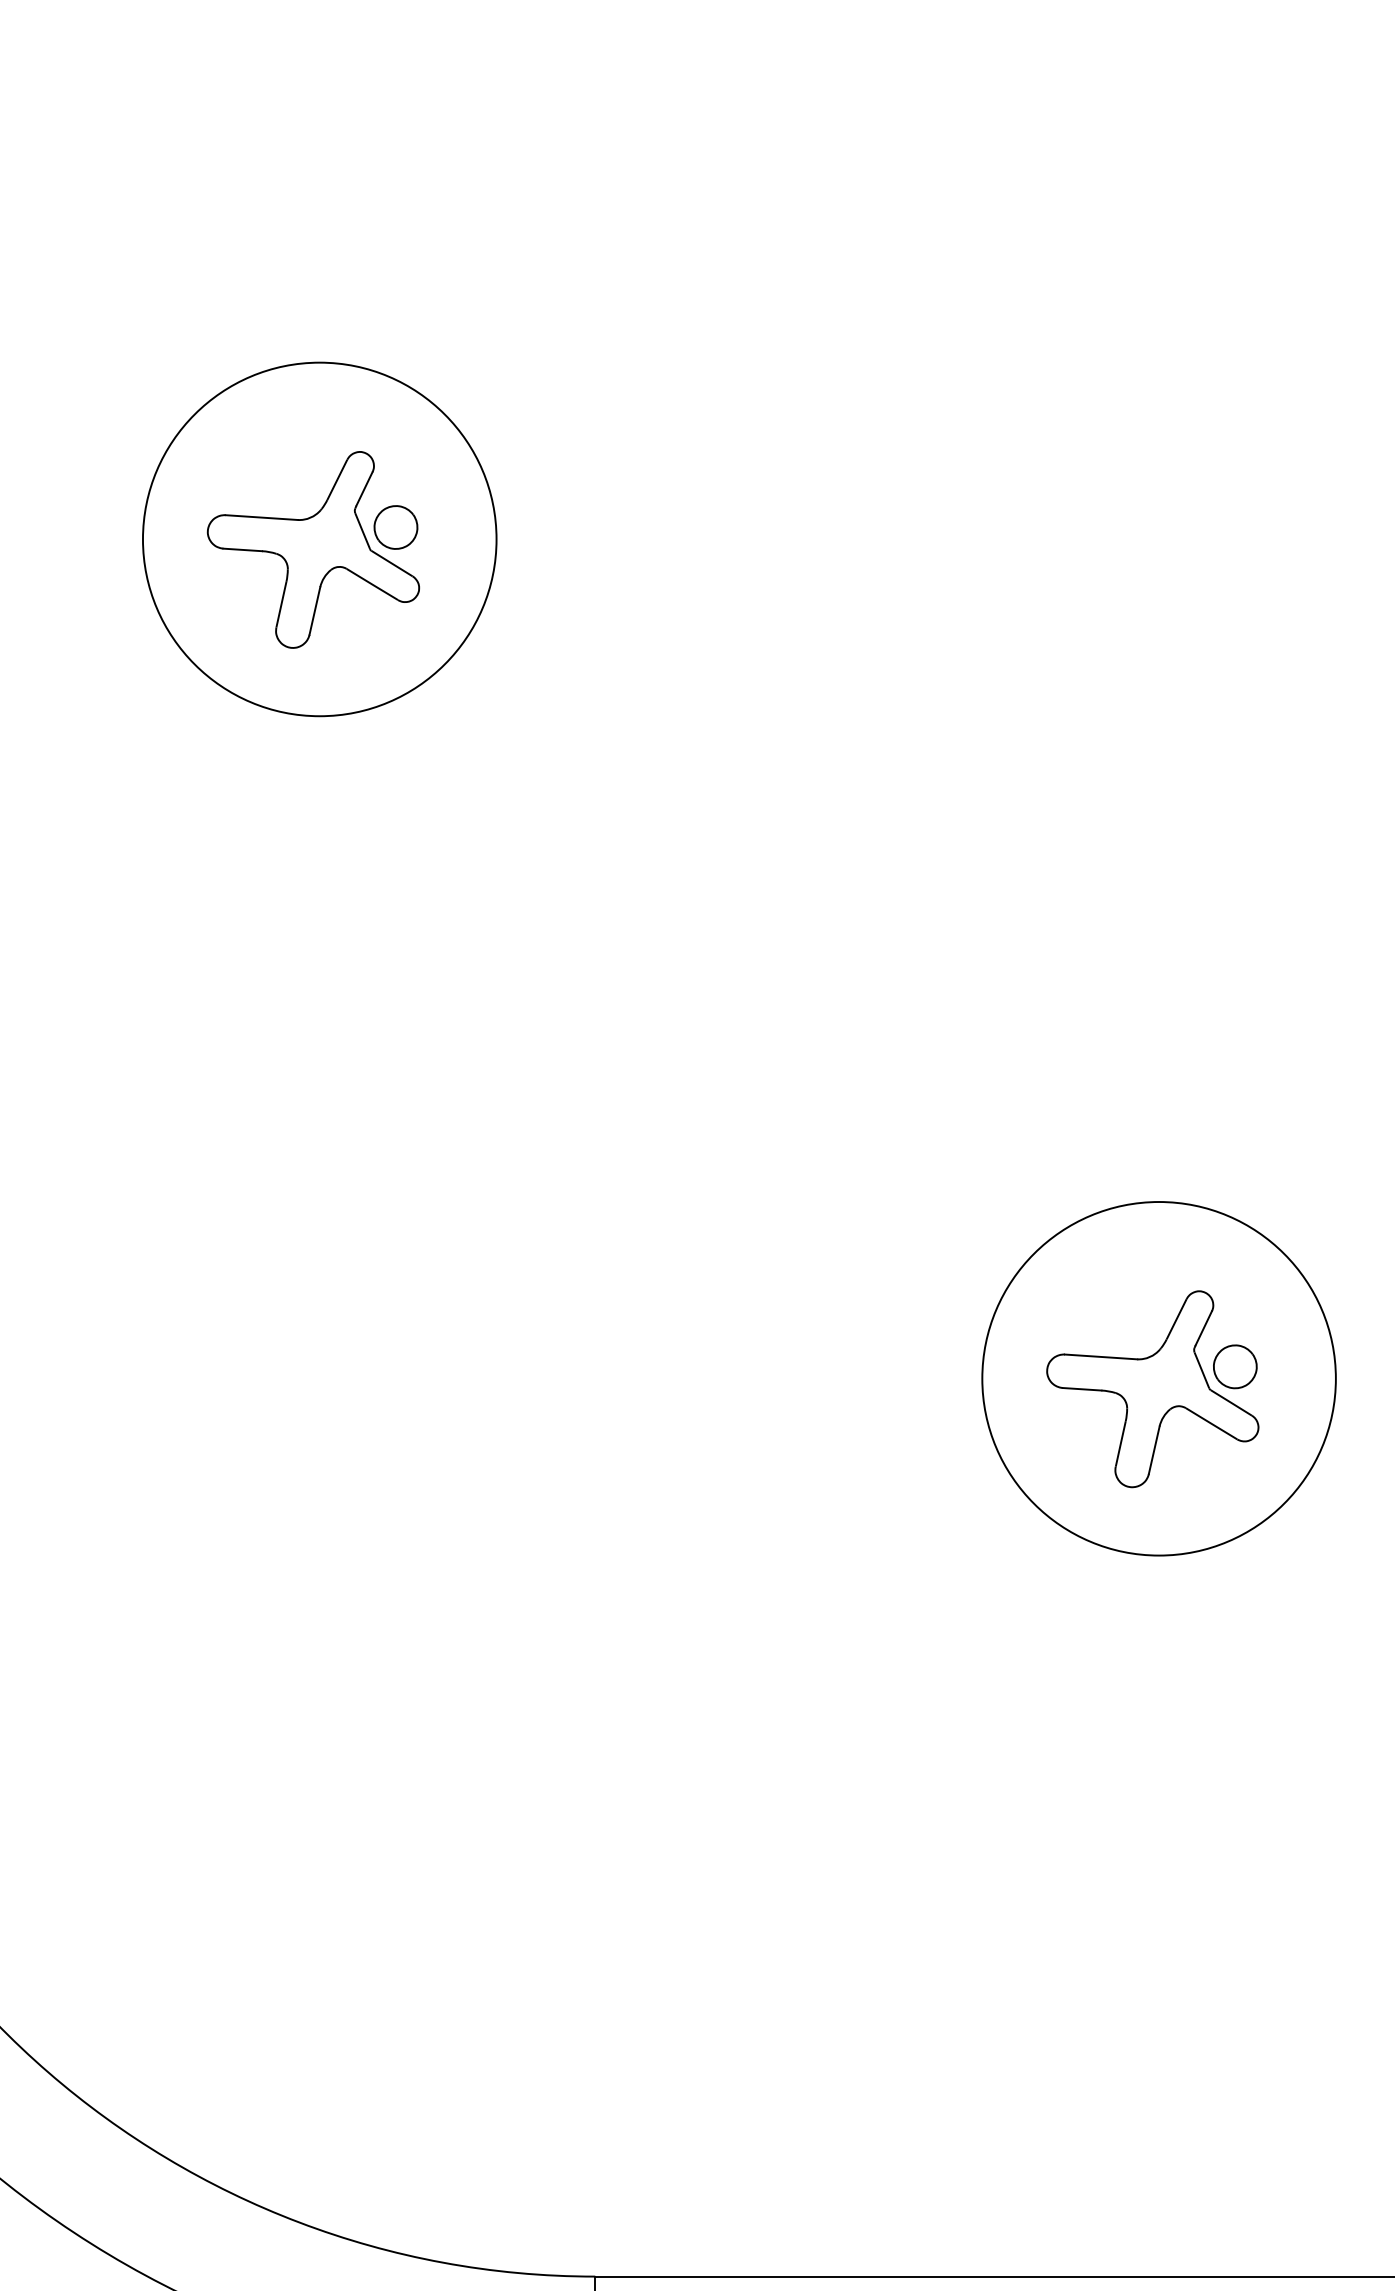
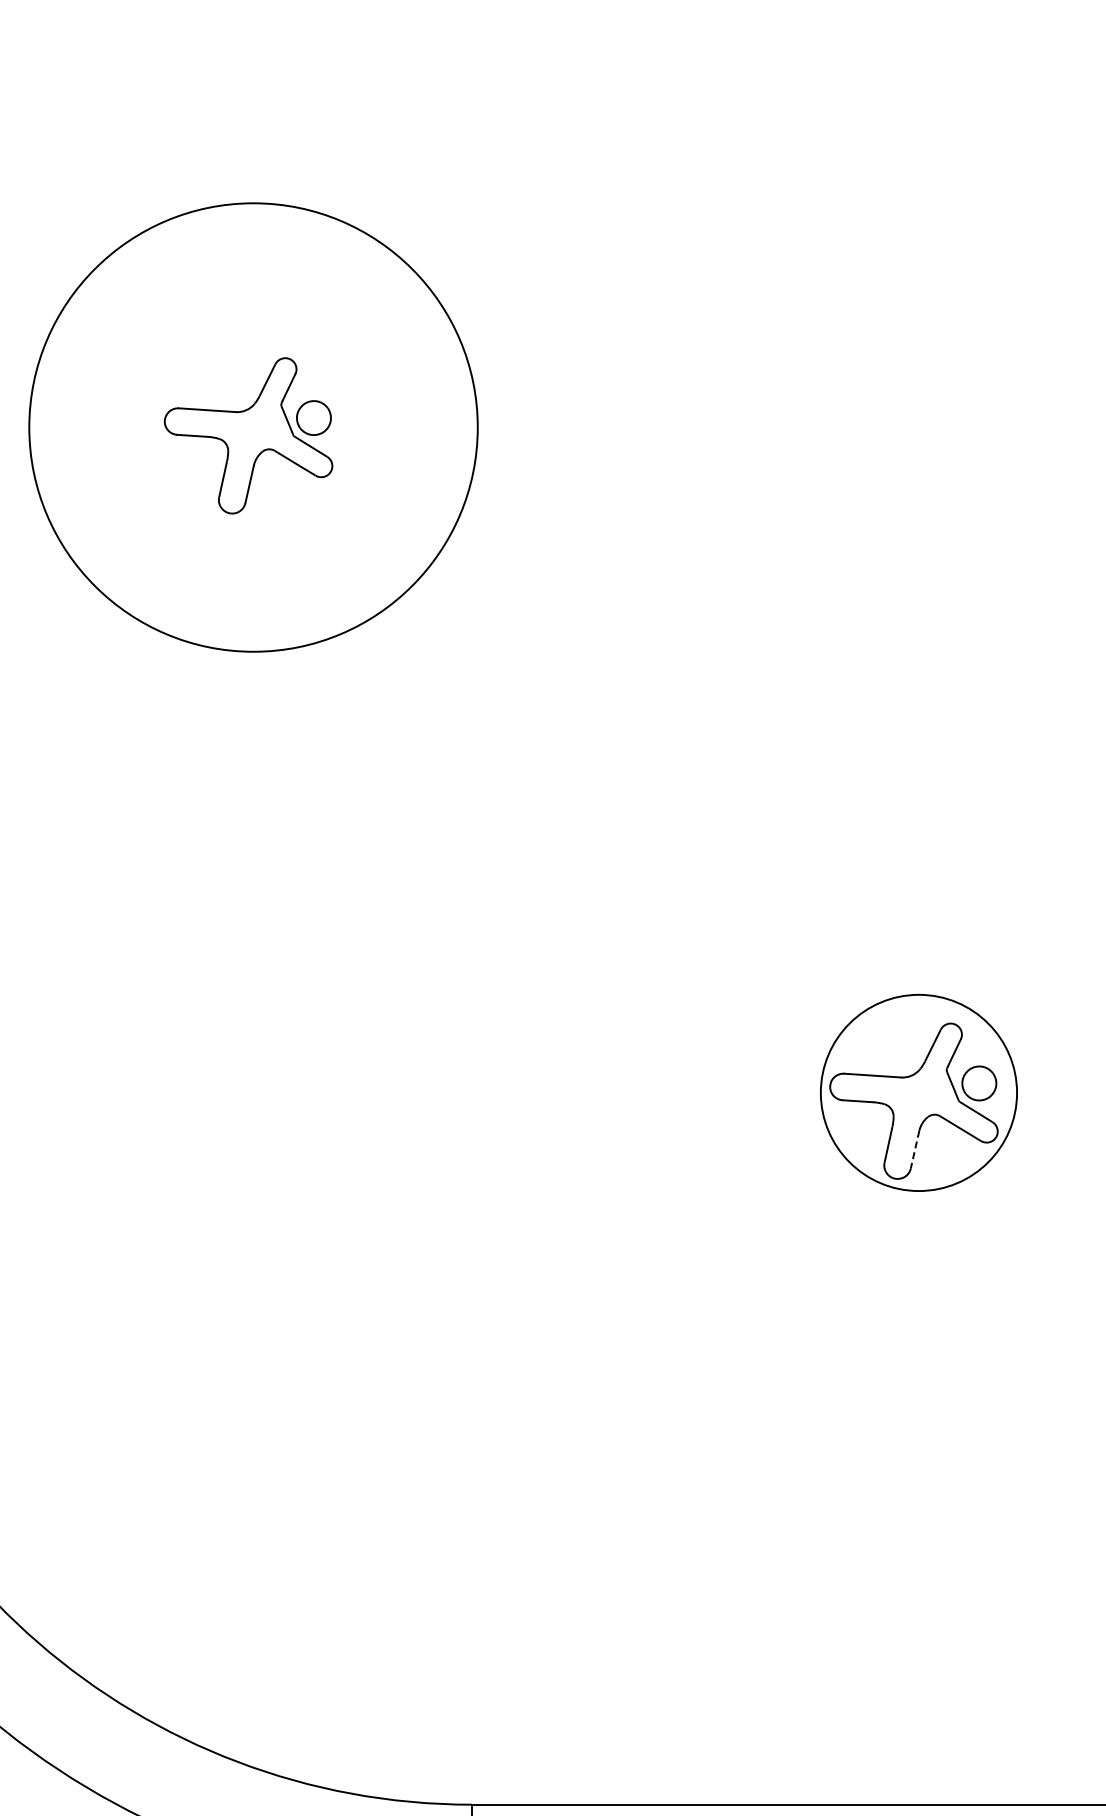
circle: (319, 539) -> (253, 427), size x1.6
circle: (1158, 1378) -> (918, 1092), size x0.7
line: (1153, 1451) -> (914, 1150), solid -> dashed

